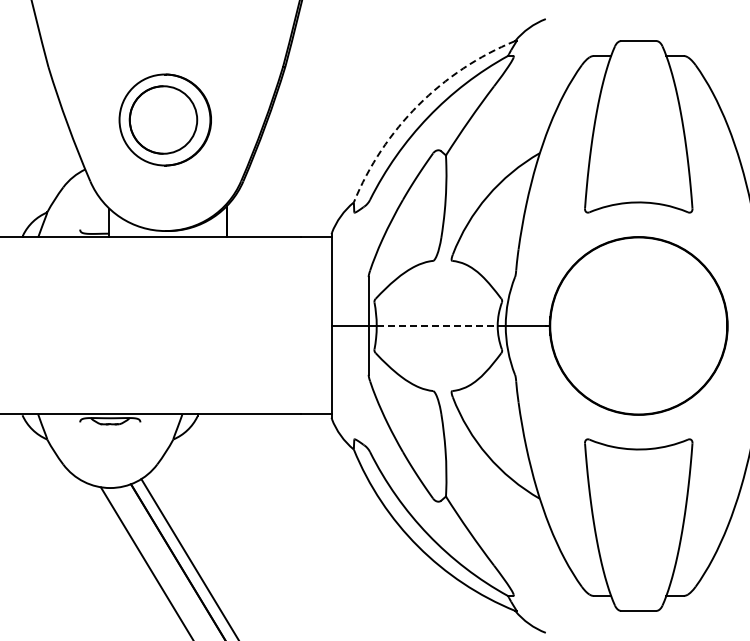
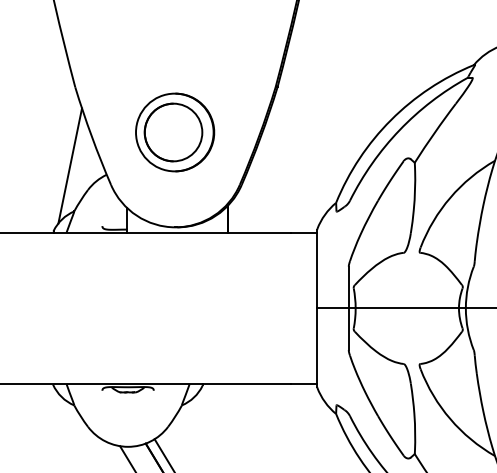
arc: (418, 105) -> (391, 120), dashed -> solid
line: (42, 158) -> (70, 165), added
line: (437, 325) -> (407, 308), dashed -> solid

